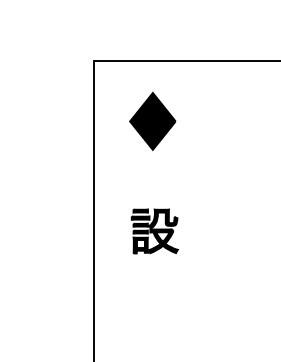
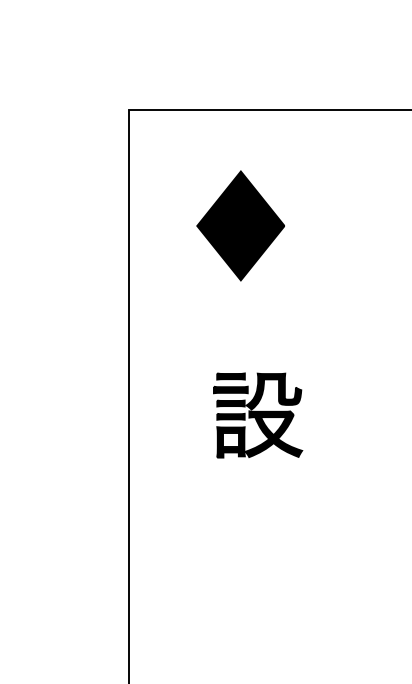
part: (154, 231) -> (257, 415), moved

